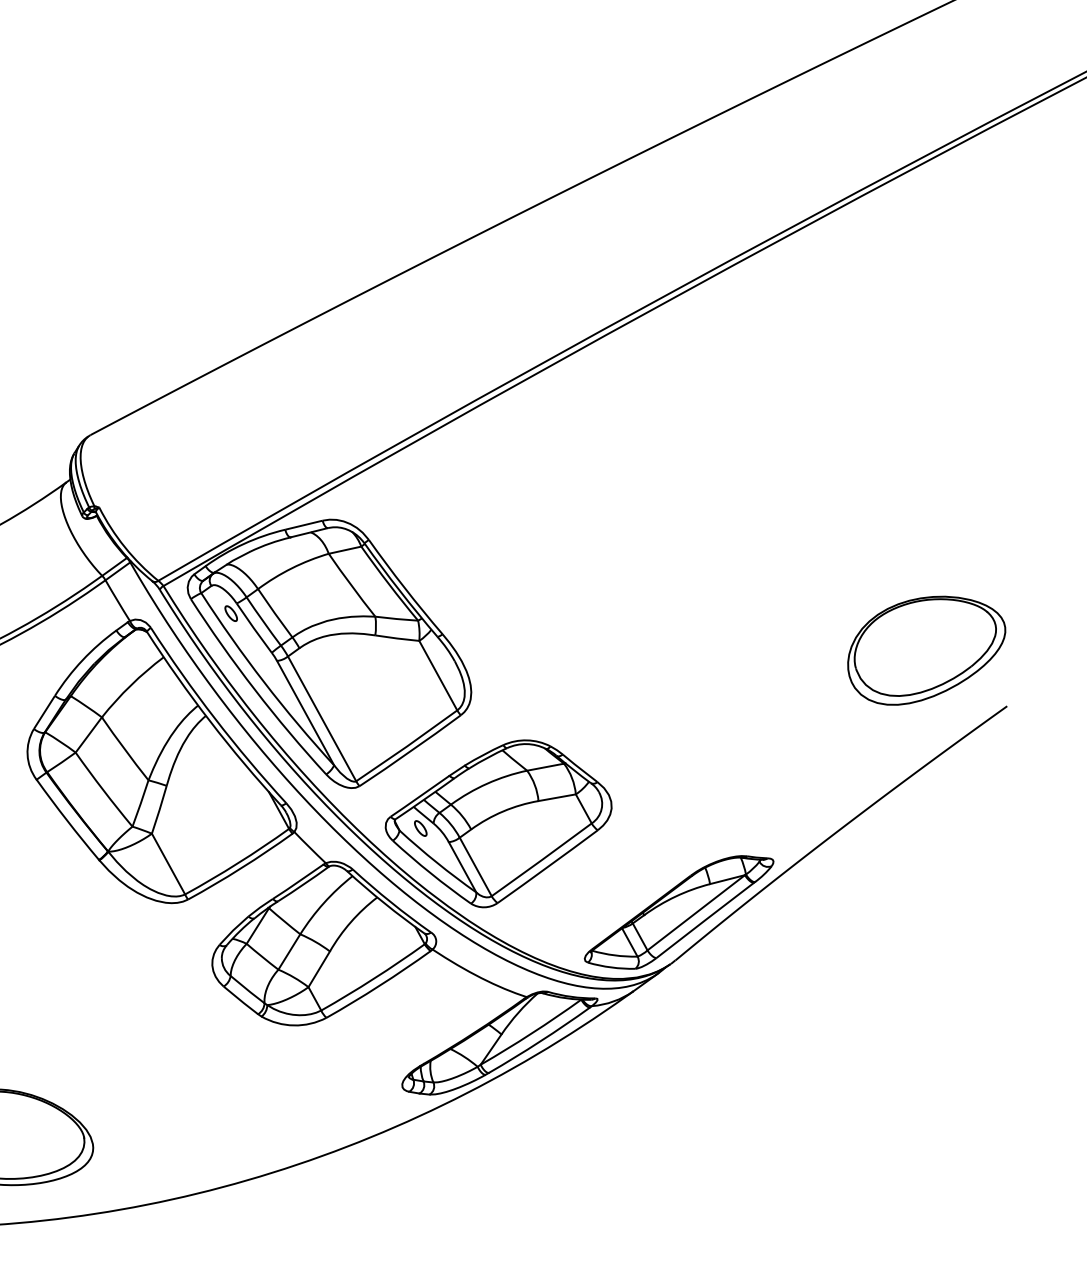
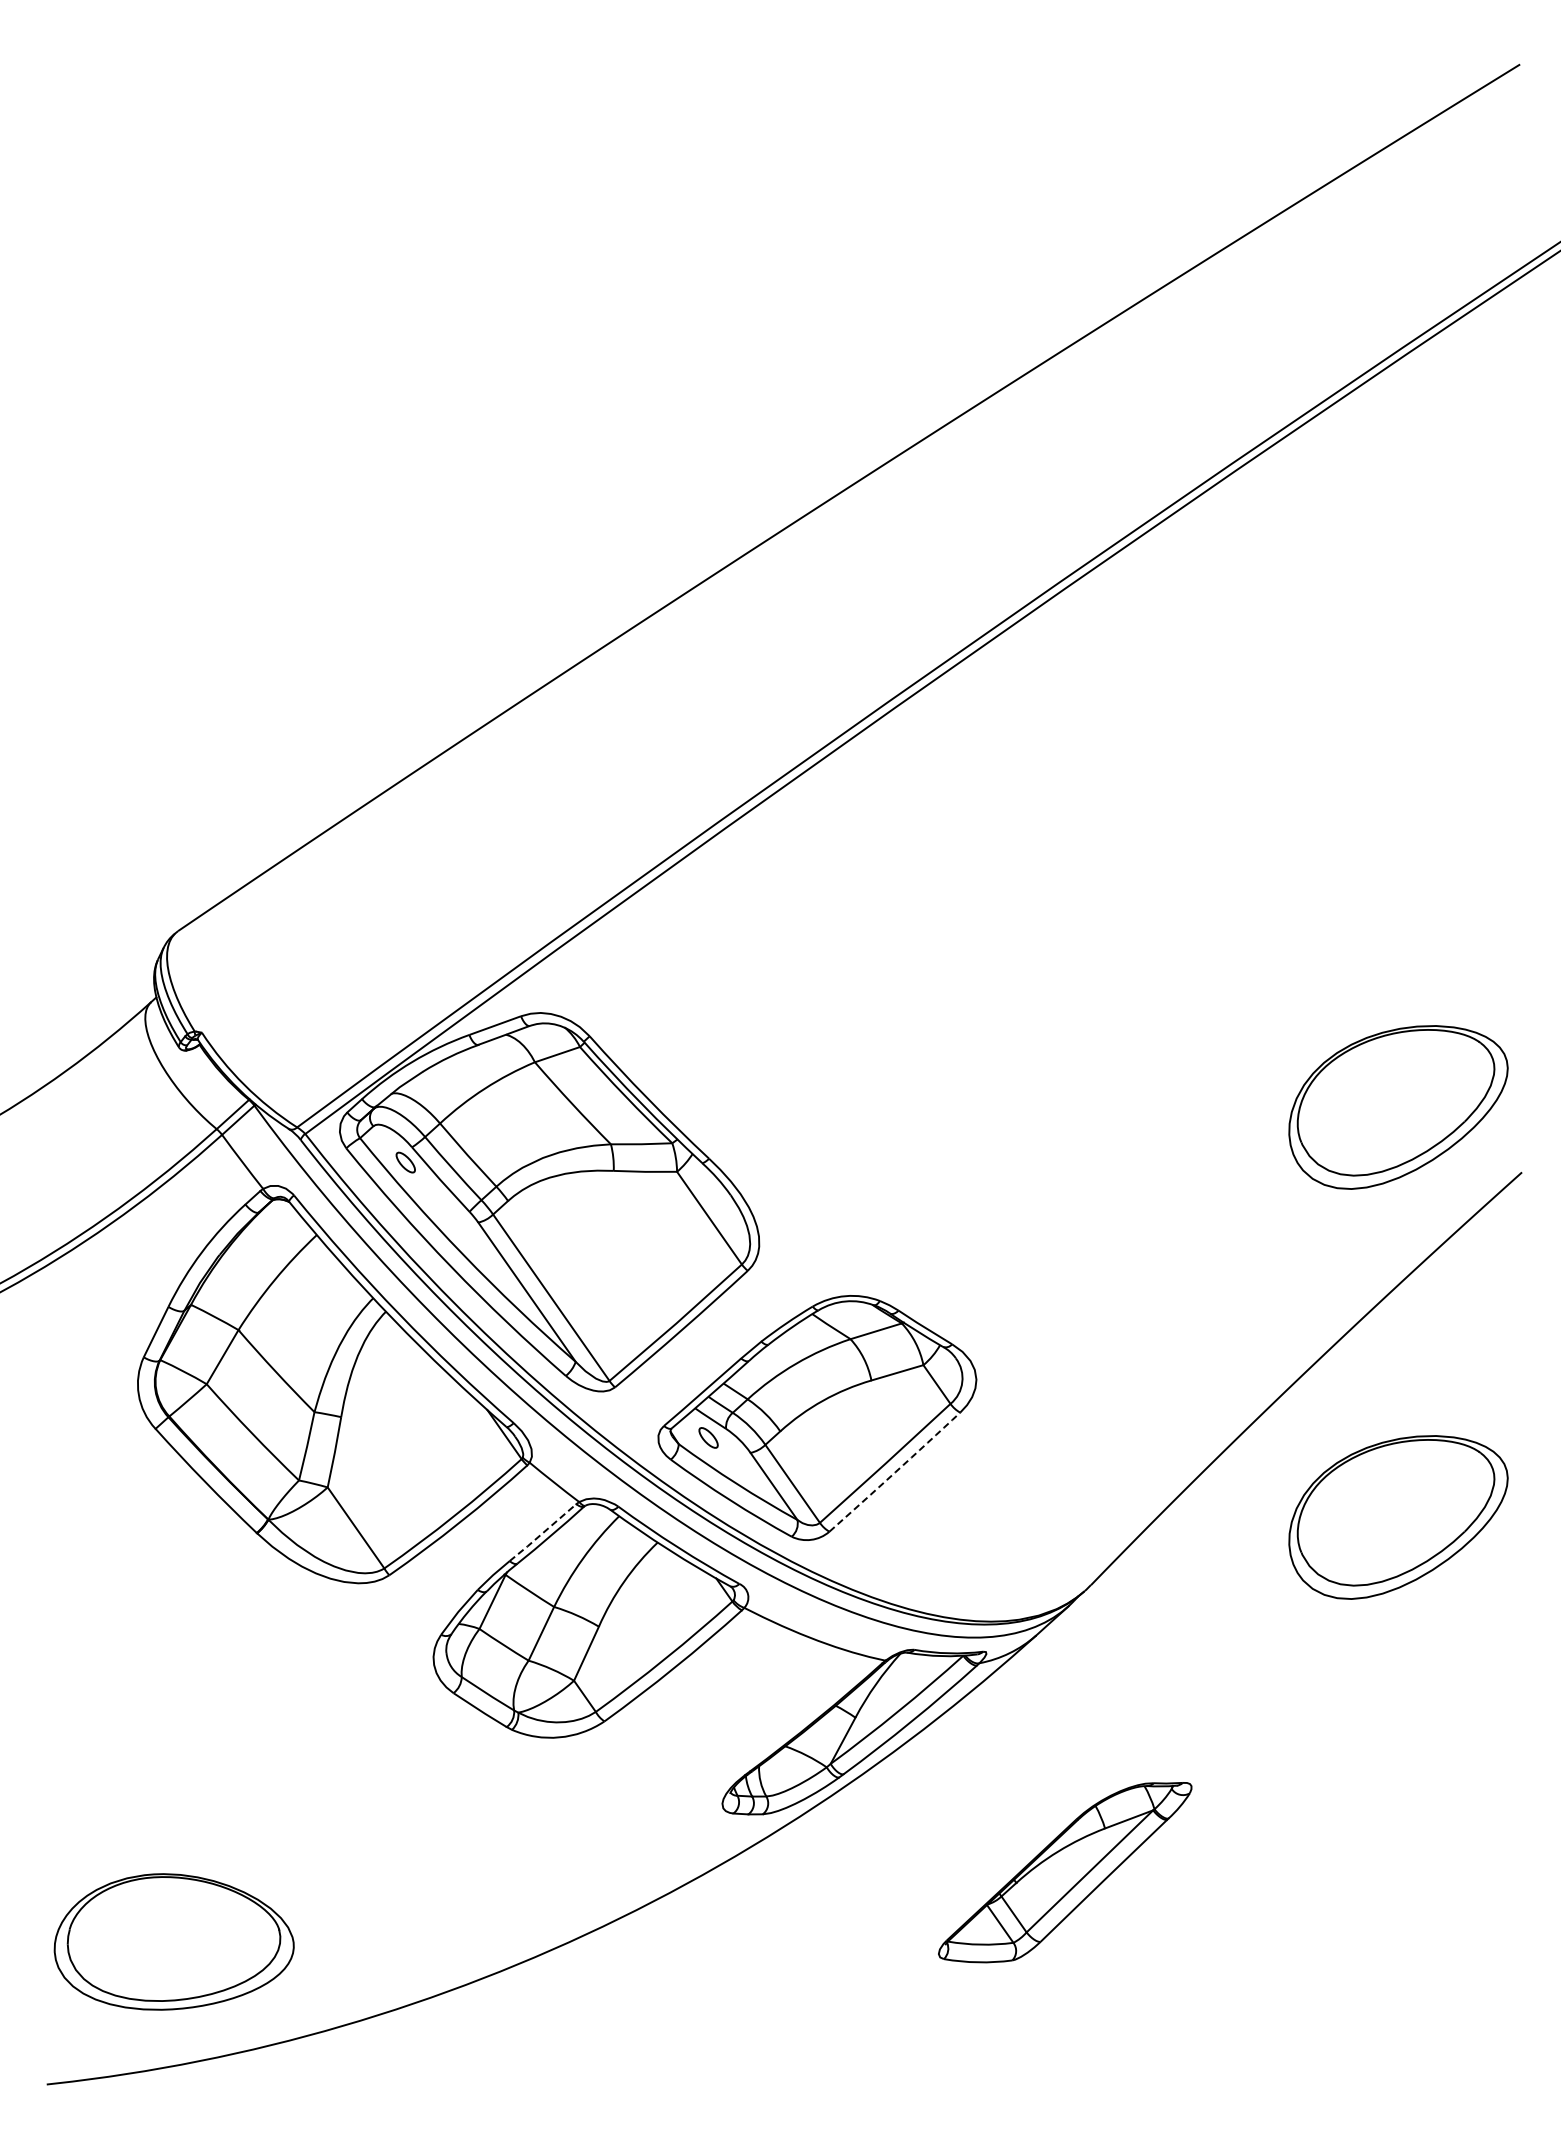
arc: (548, 866) -> (895, 1472), solid -> dashed
line: (297, 882) -> (542, 1533), solid -> dashed
part: (679, 911) -> (1065, 1872), moved
part: (894, 936) -> (1398, 1517), added

